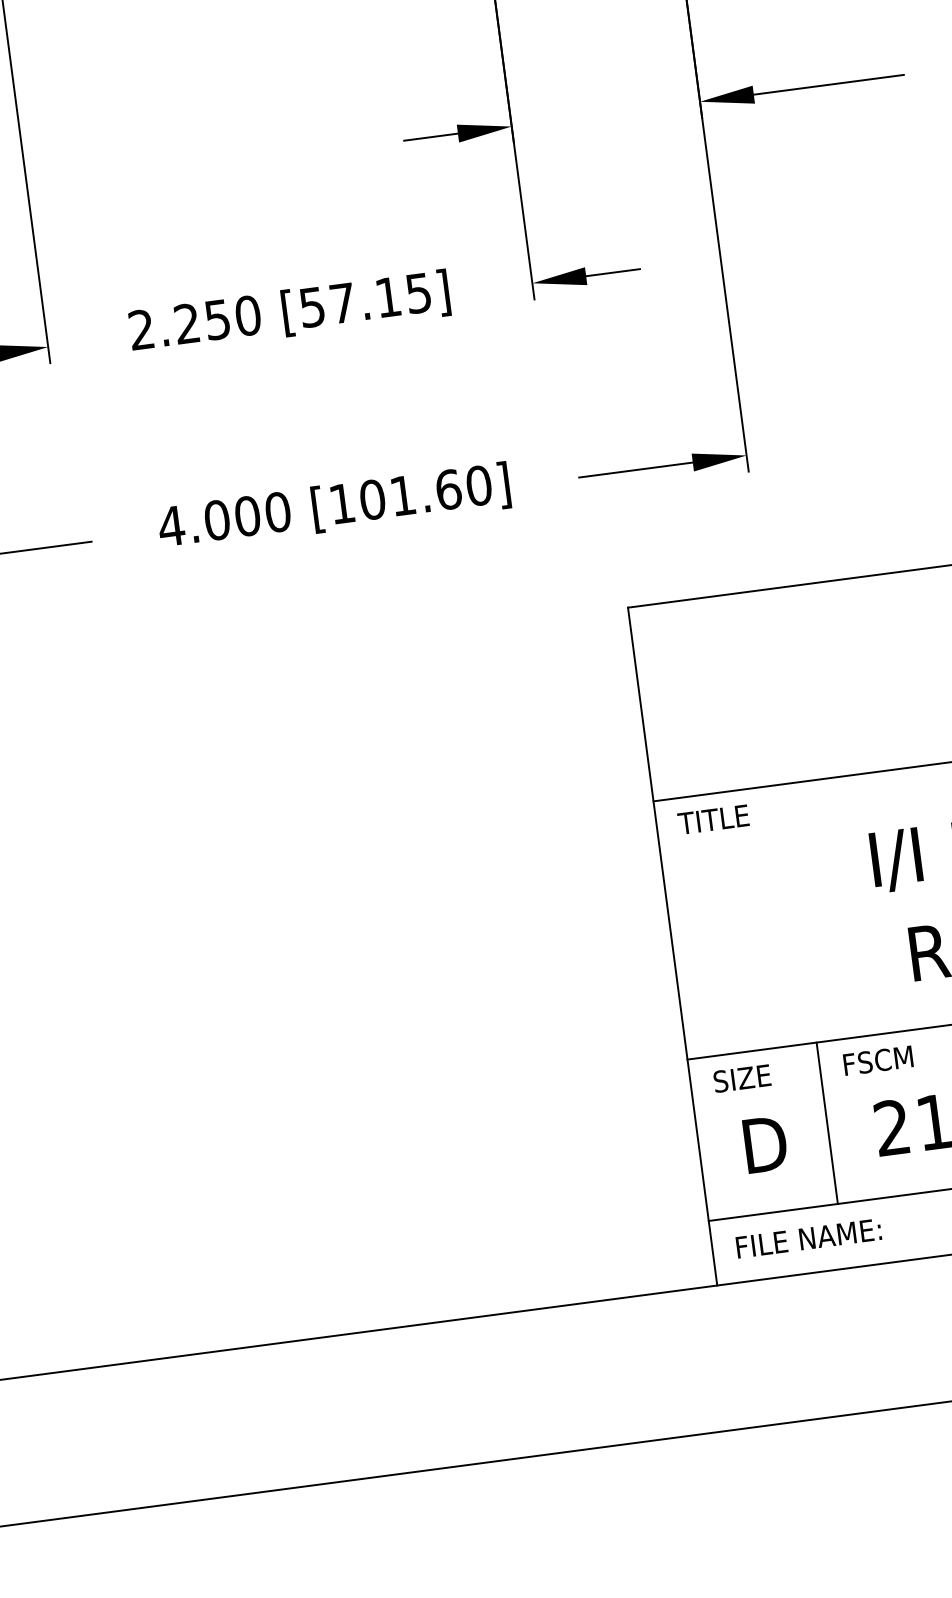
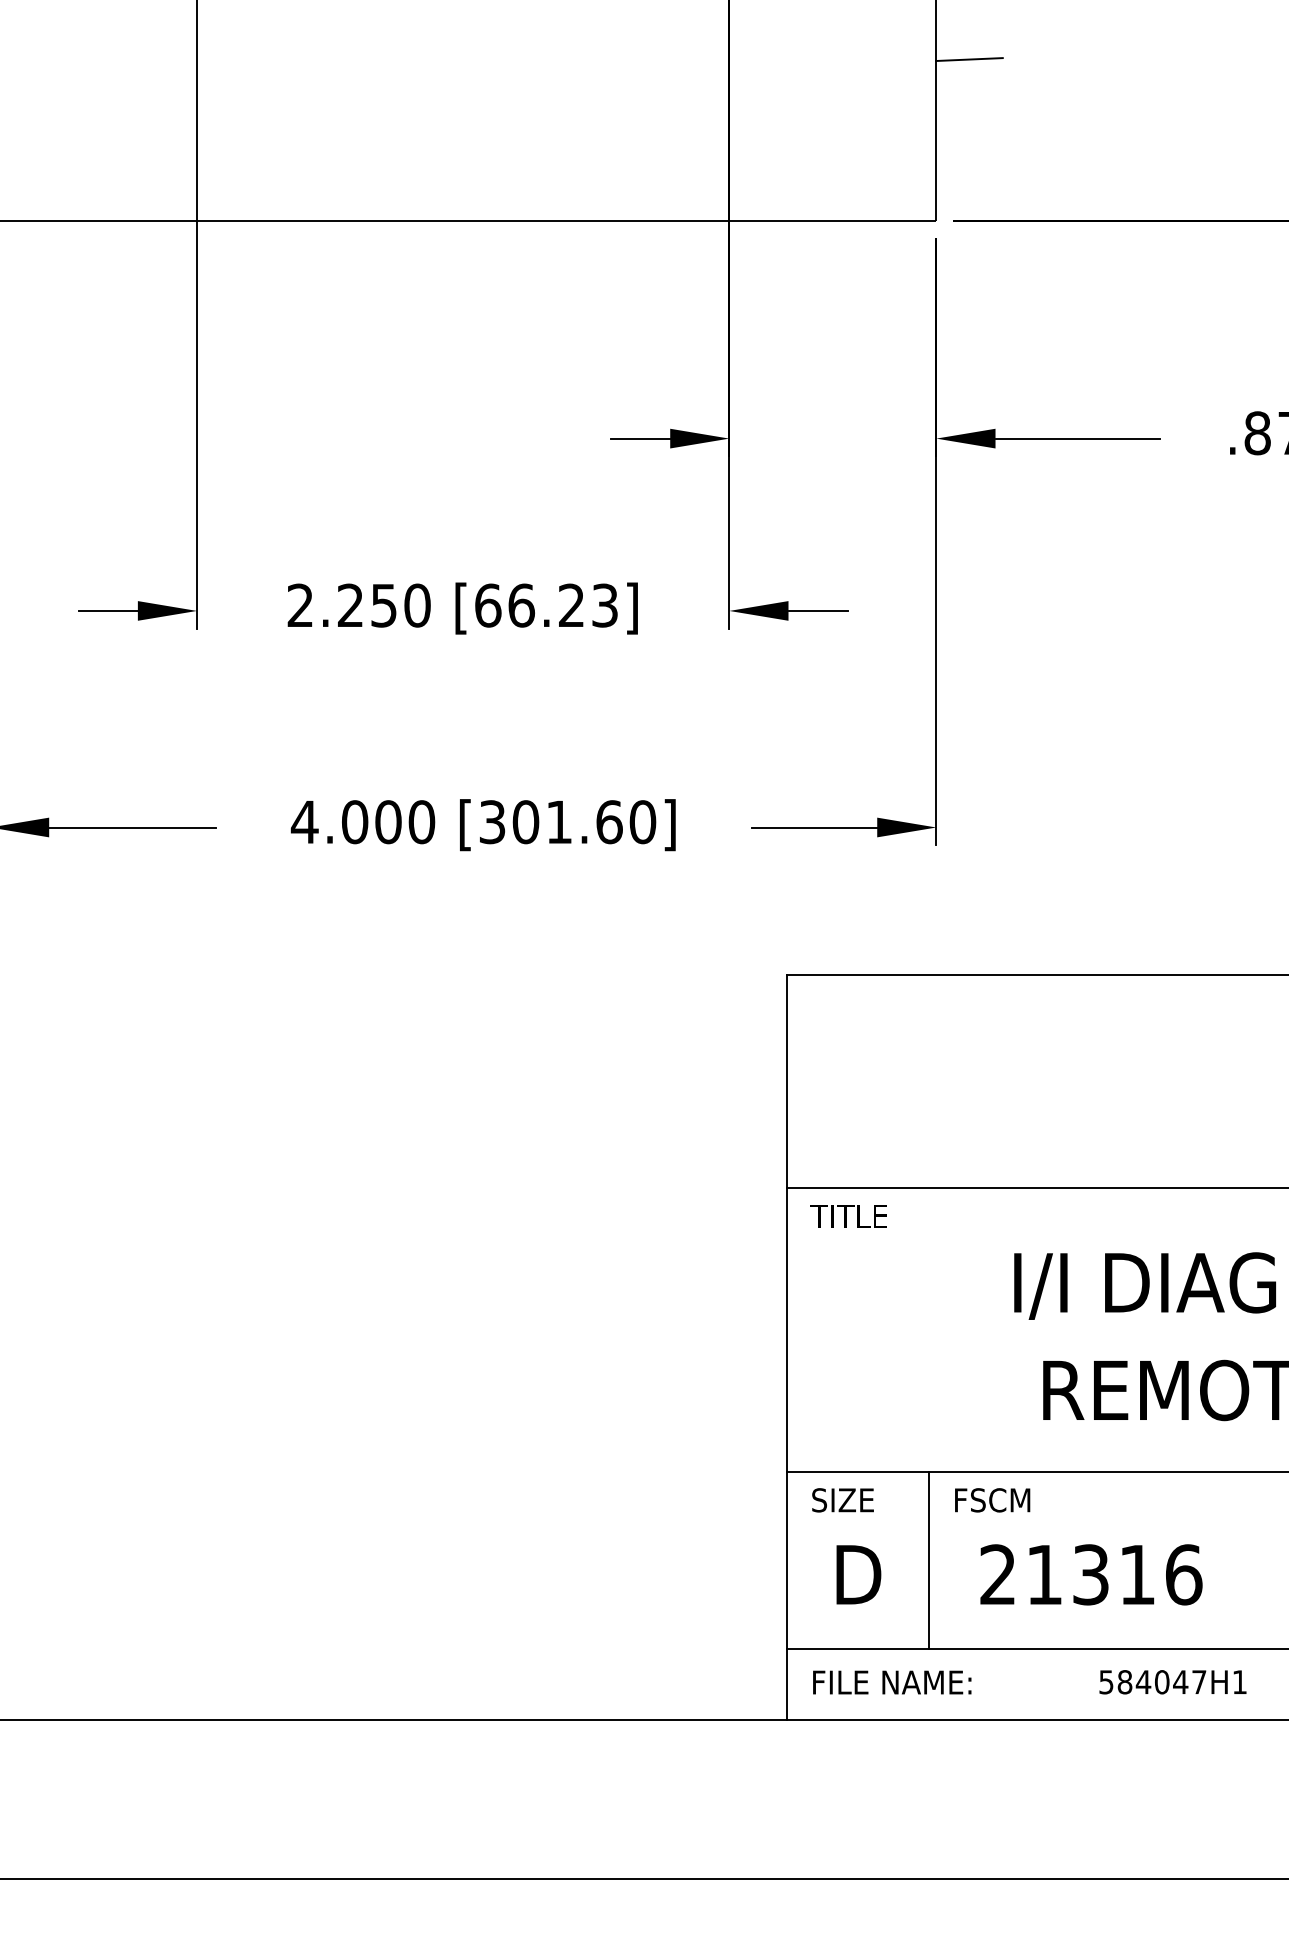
text: (365, 300) -> (546, 605), [57.15] -> [66.23]
text: (342, 504) -> (492, 822), [101.60] -> [301.60]

